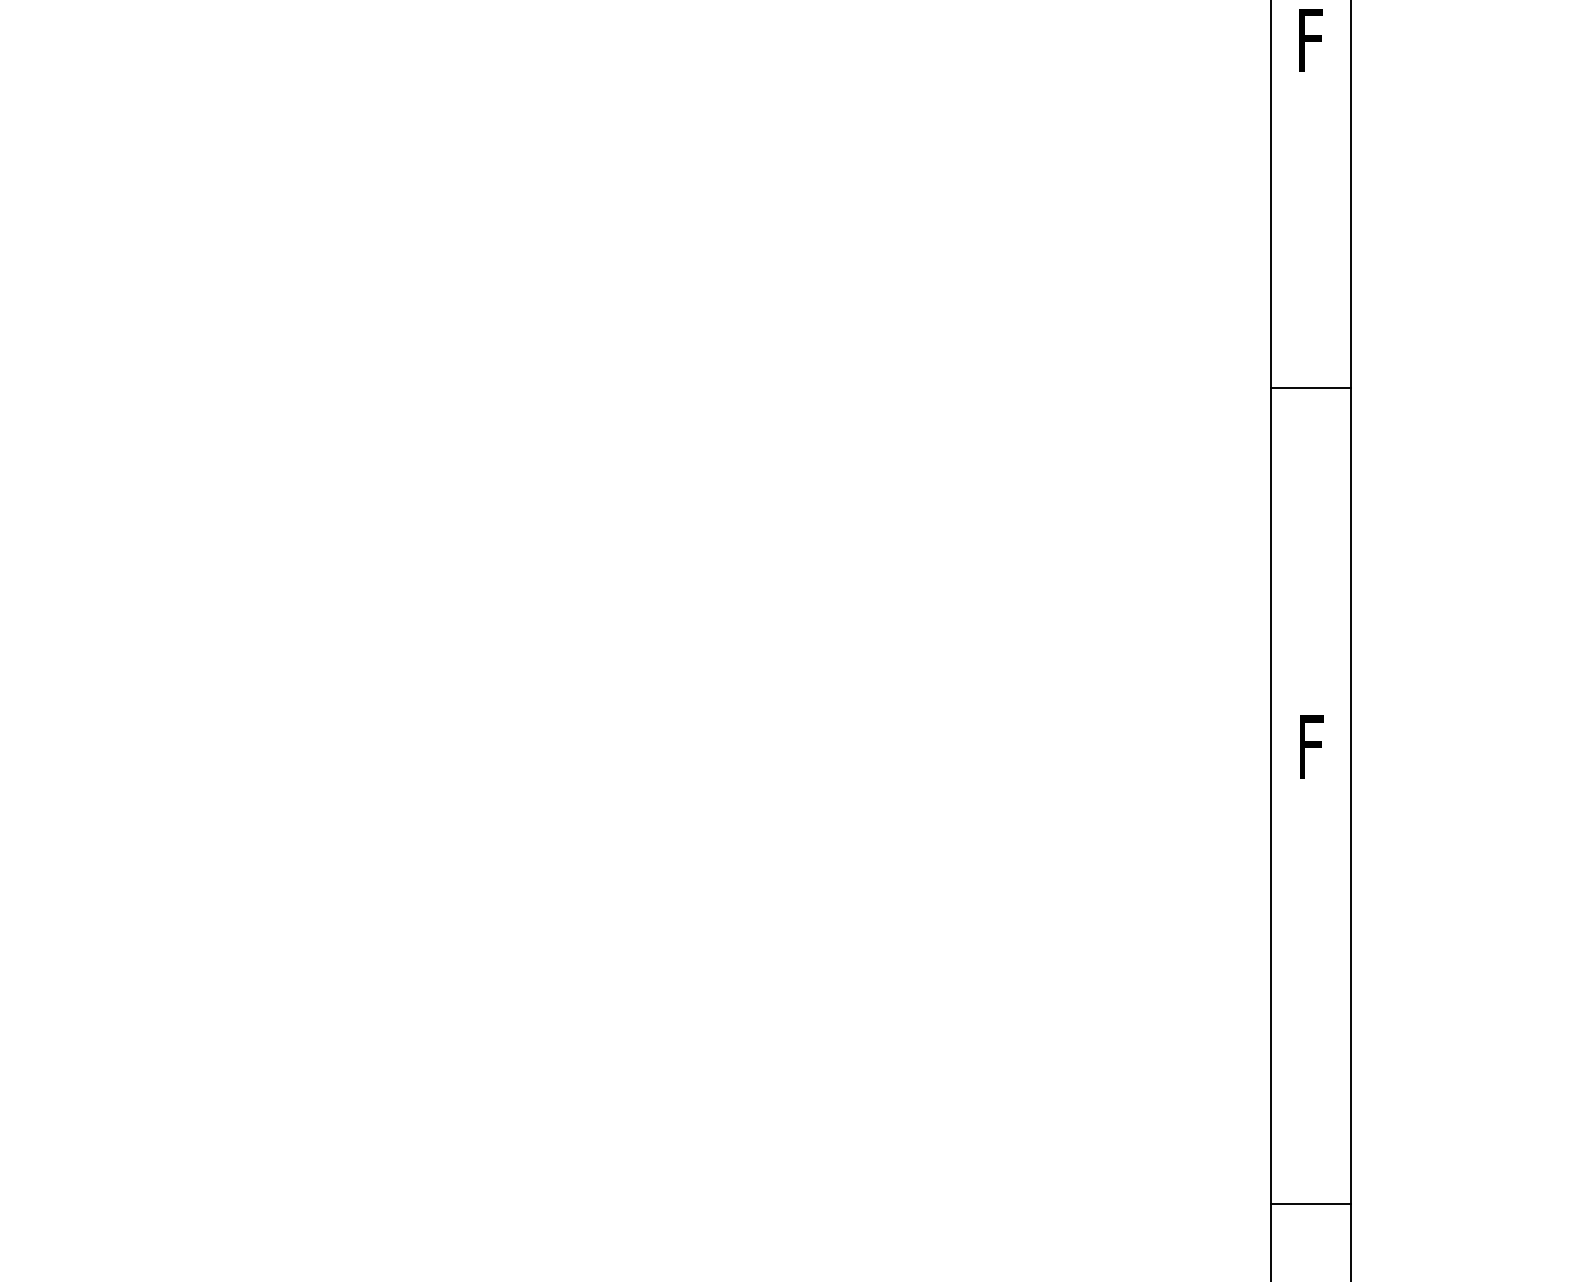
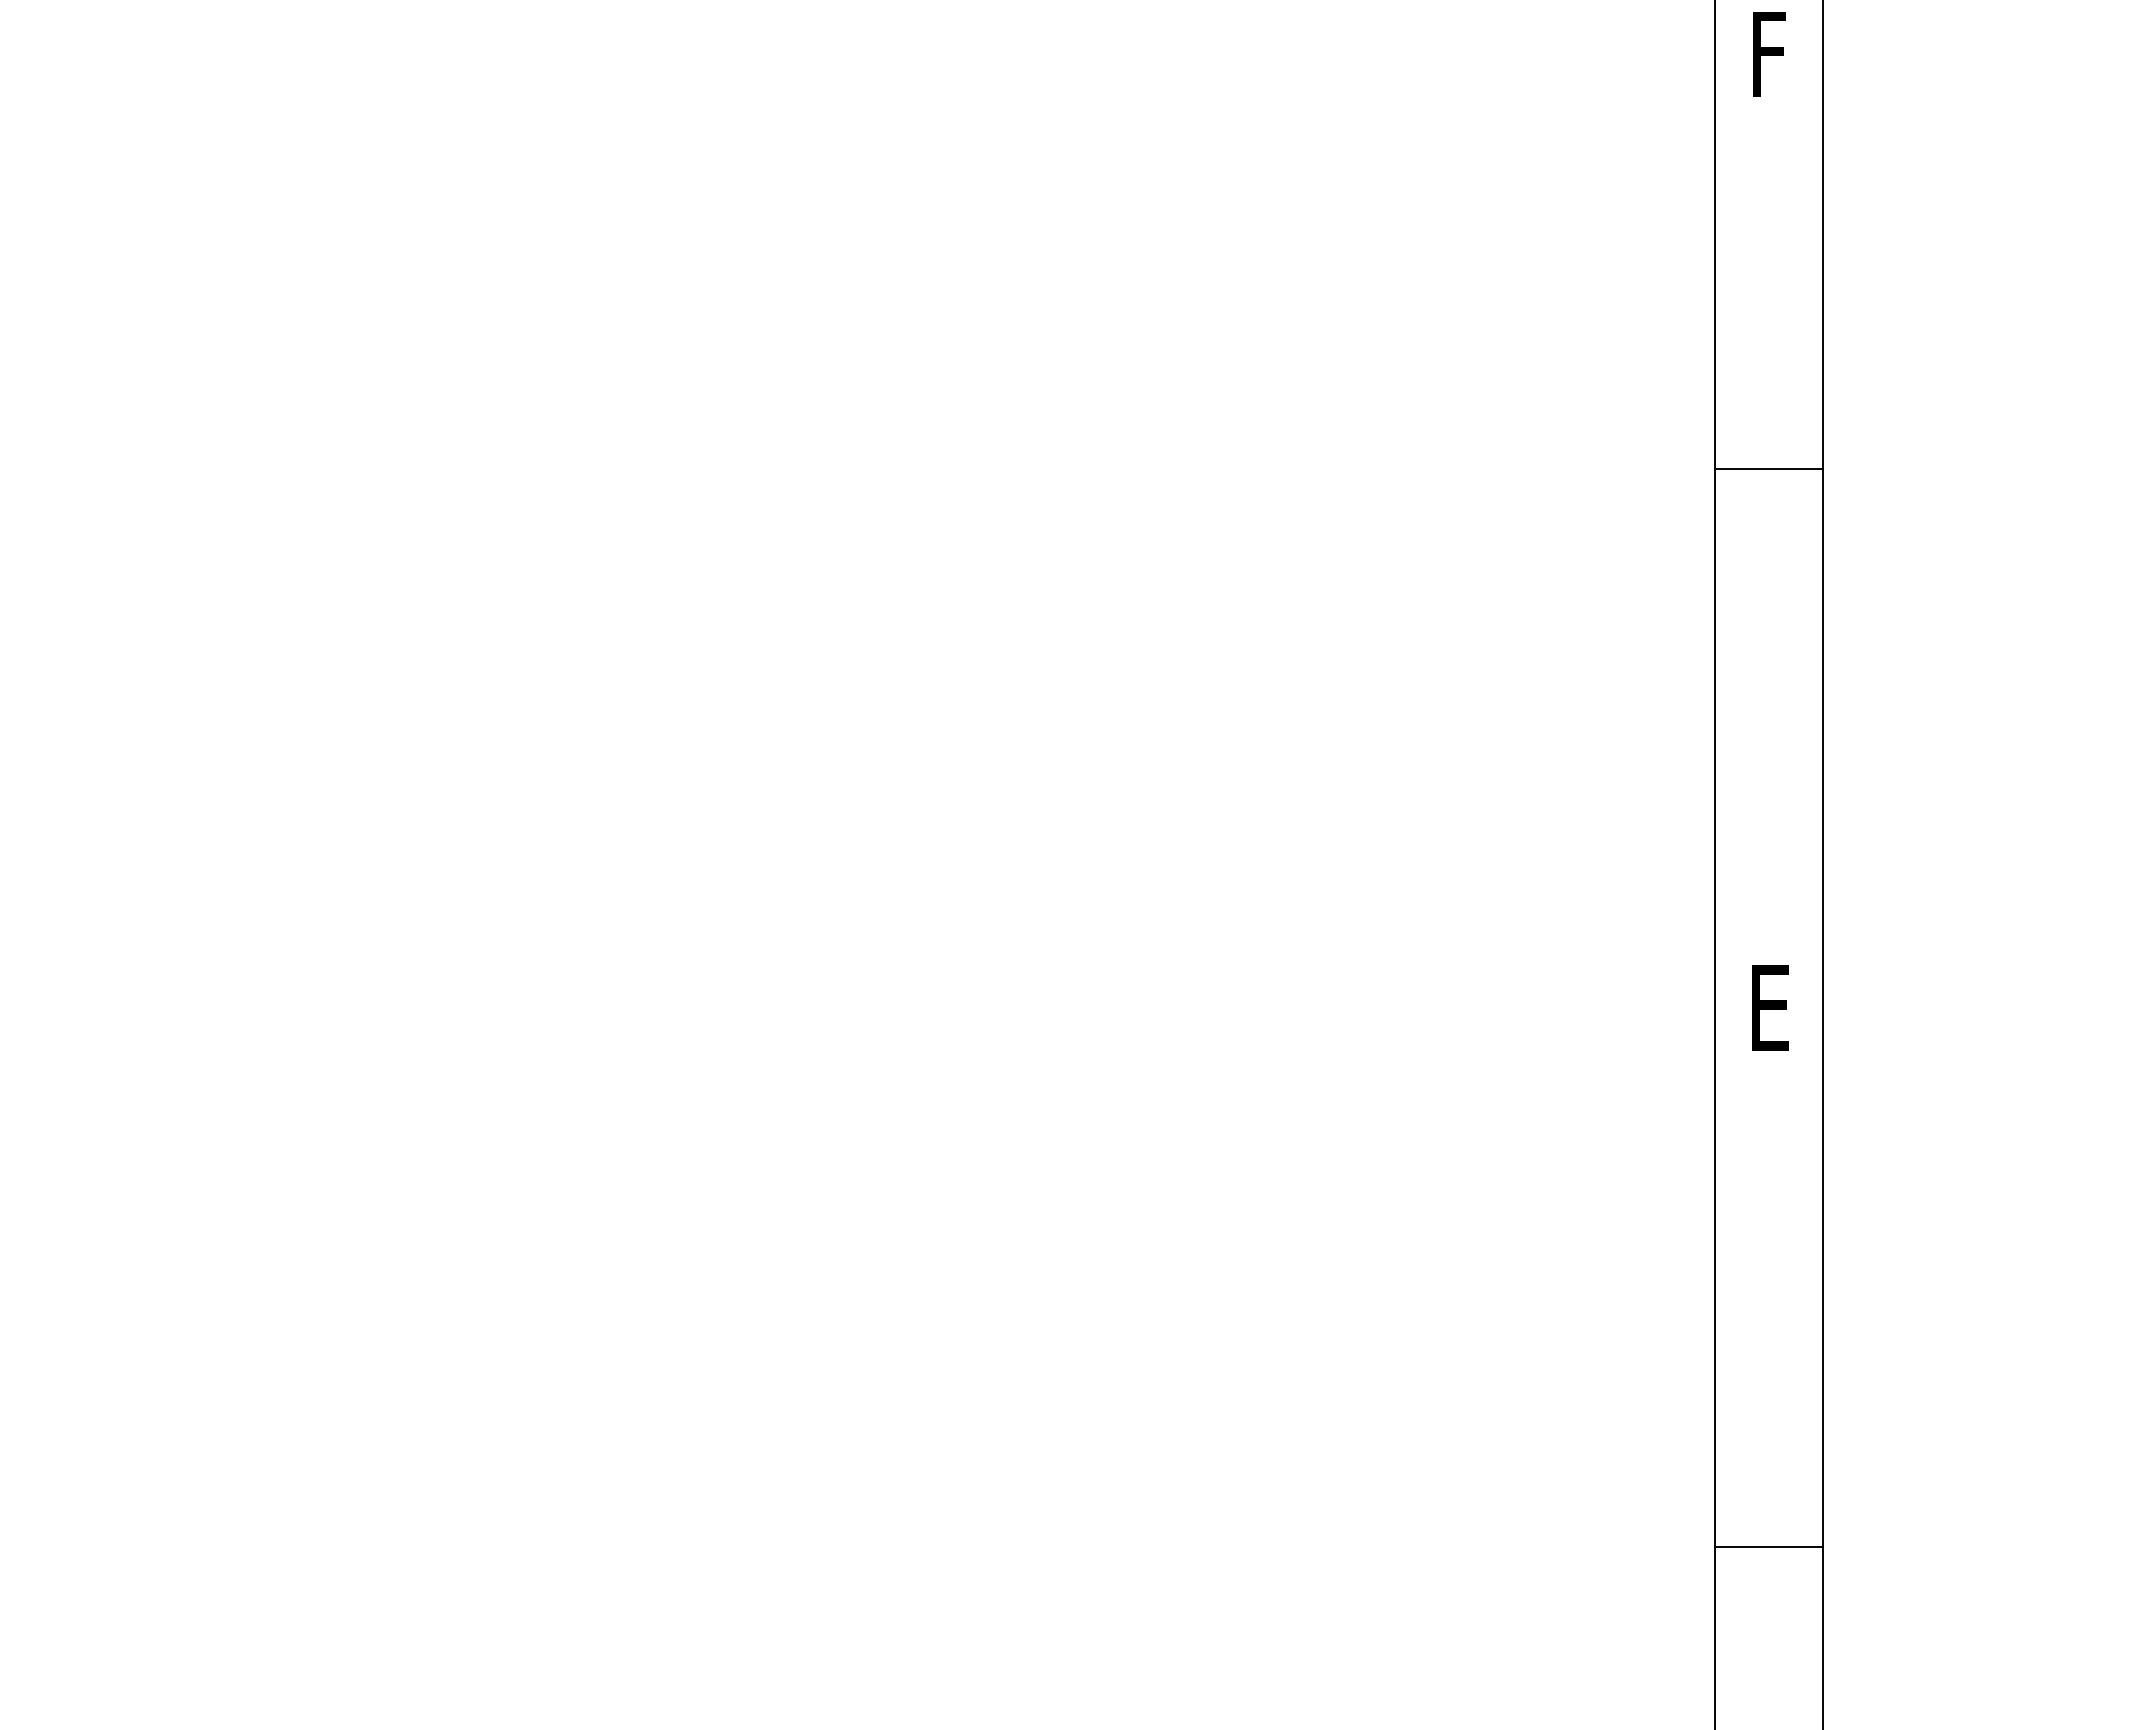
line: (1310, 388) -> (1768, 469), moved
text: (1311, 746) -> (1770, 1007), F -> E
line: (1310, 1203) -> (1768, 1546), moved

